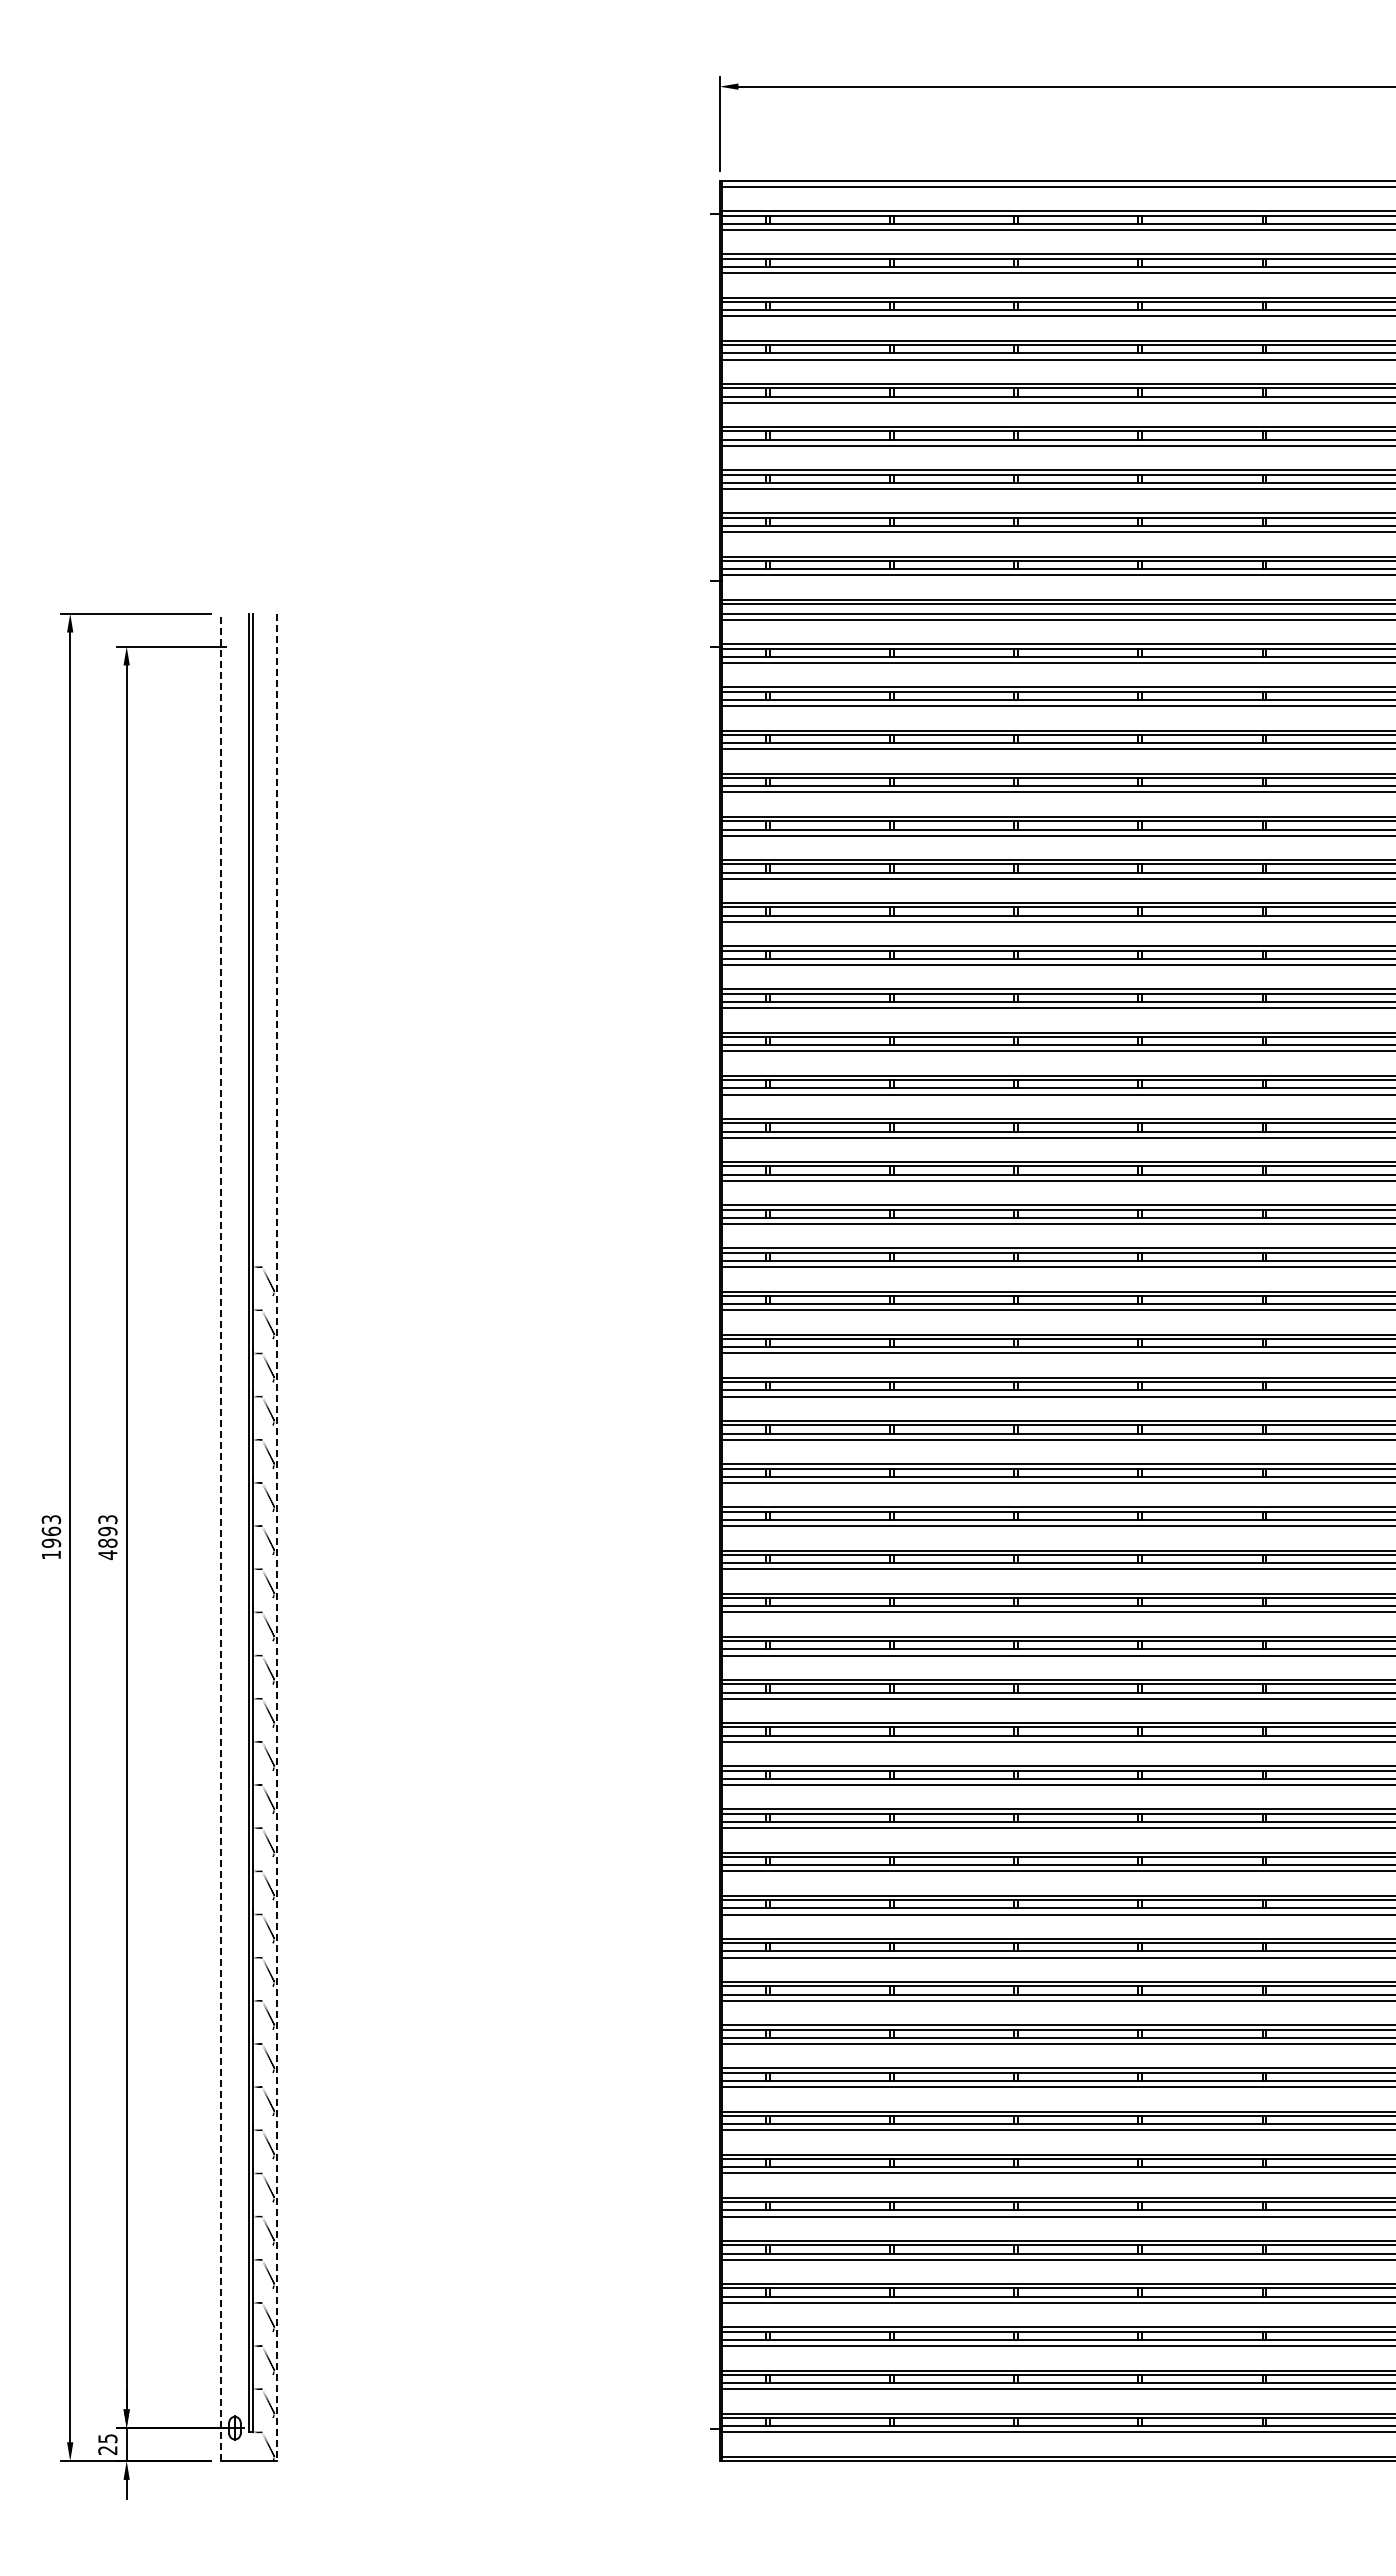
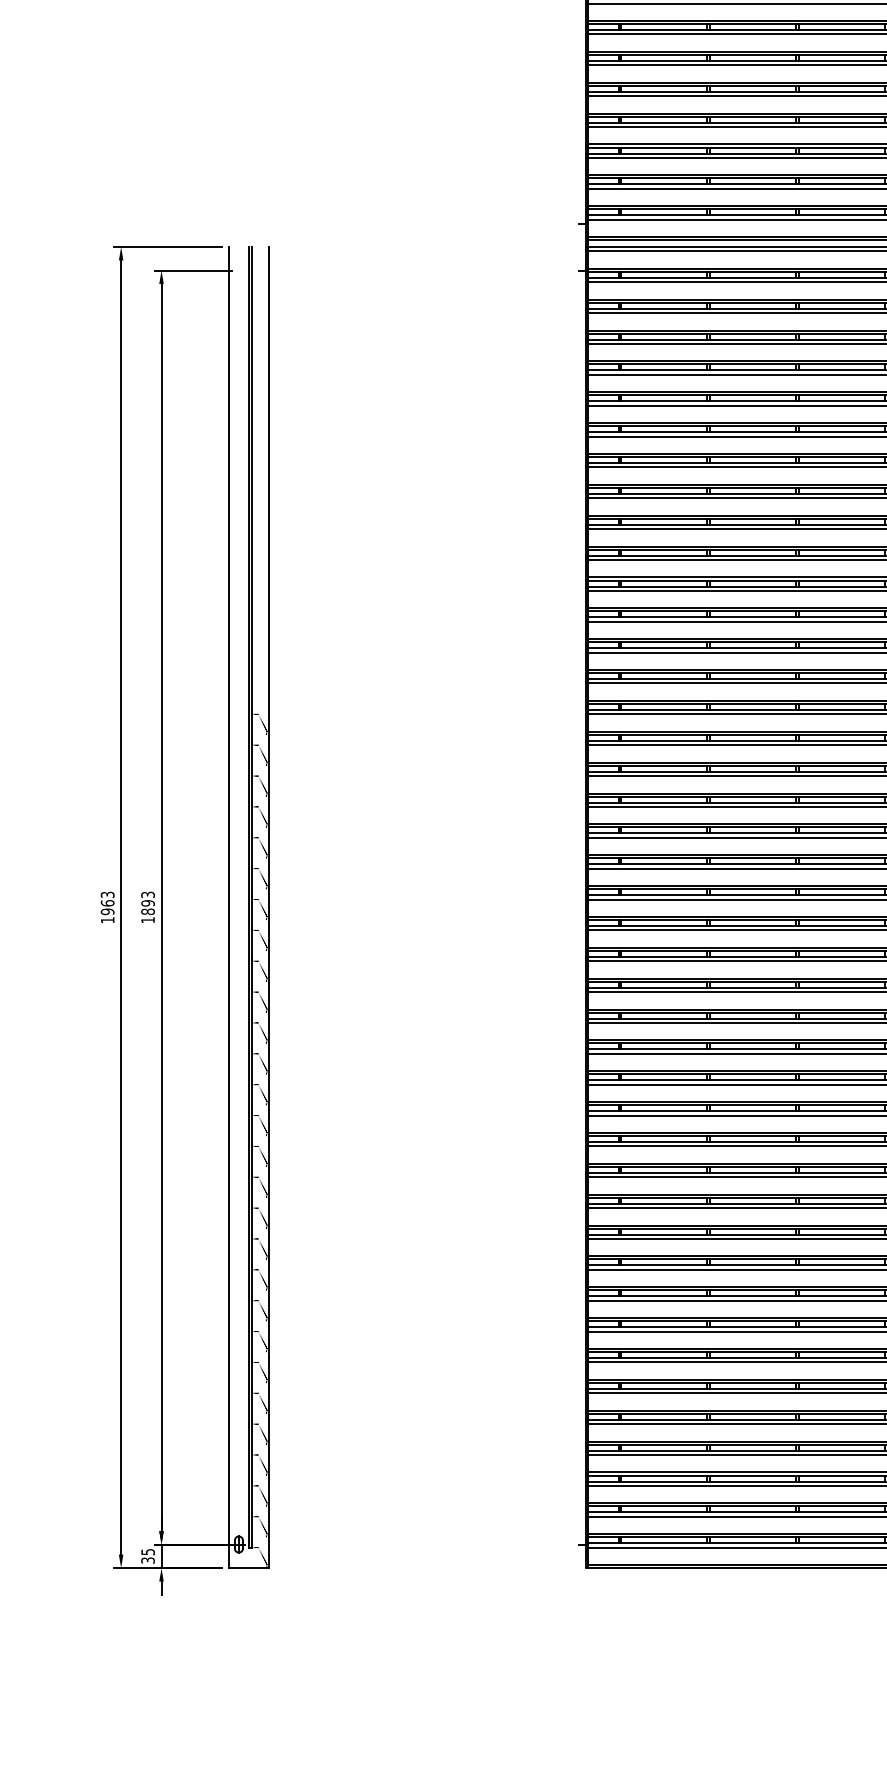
line: (220, 1537) -> (228, 907), dashed -> solid
line: (277, 1537) -> (269, 907), dashed -> solid
text: (107, 1555) -> (147, 920), 4893 -> 1893
text: (107, 2450) -> (147, 1560), 25 -> 35

